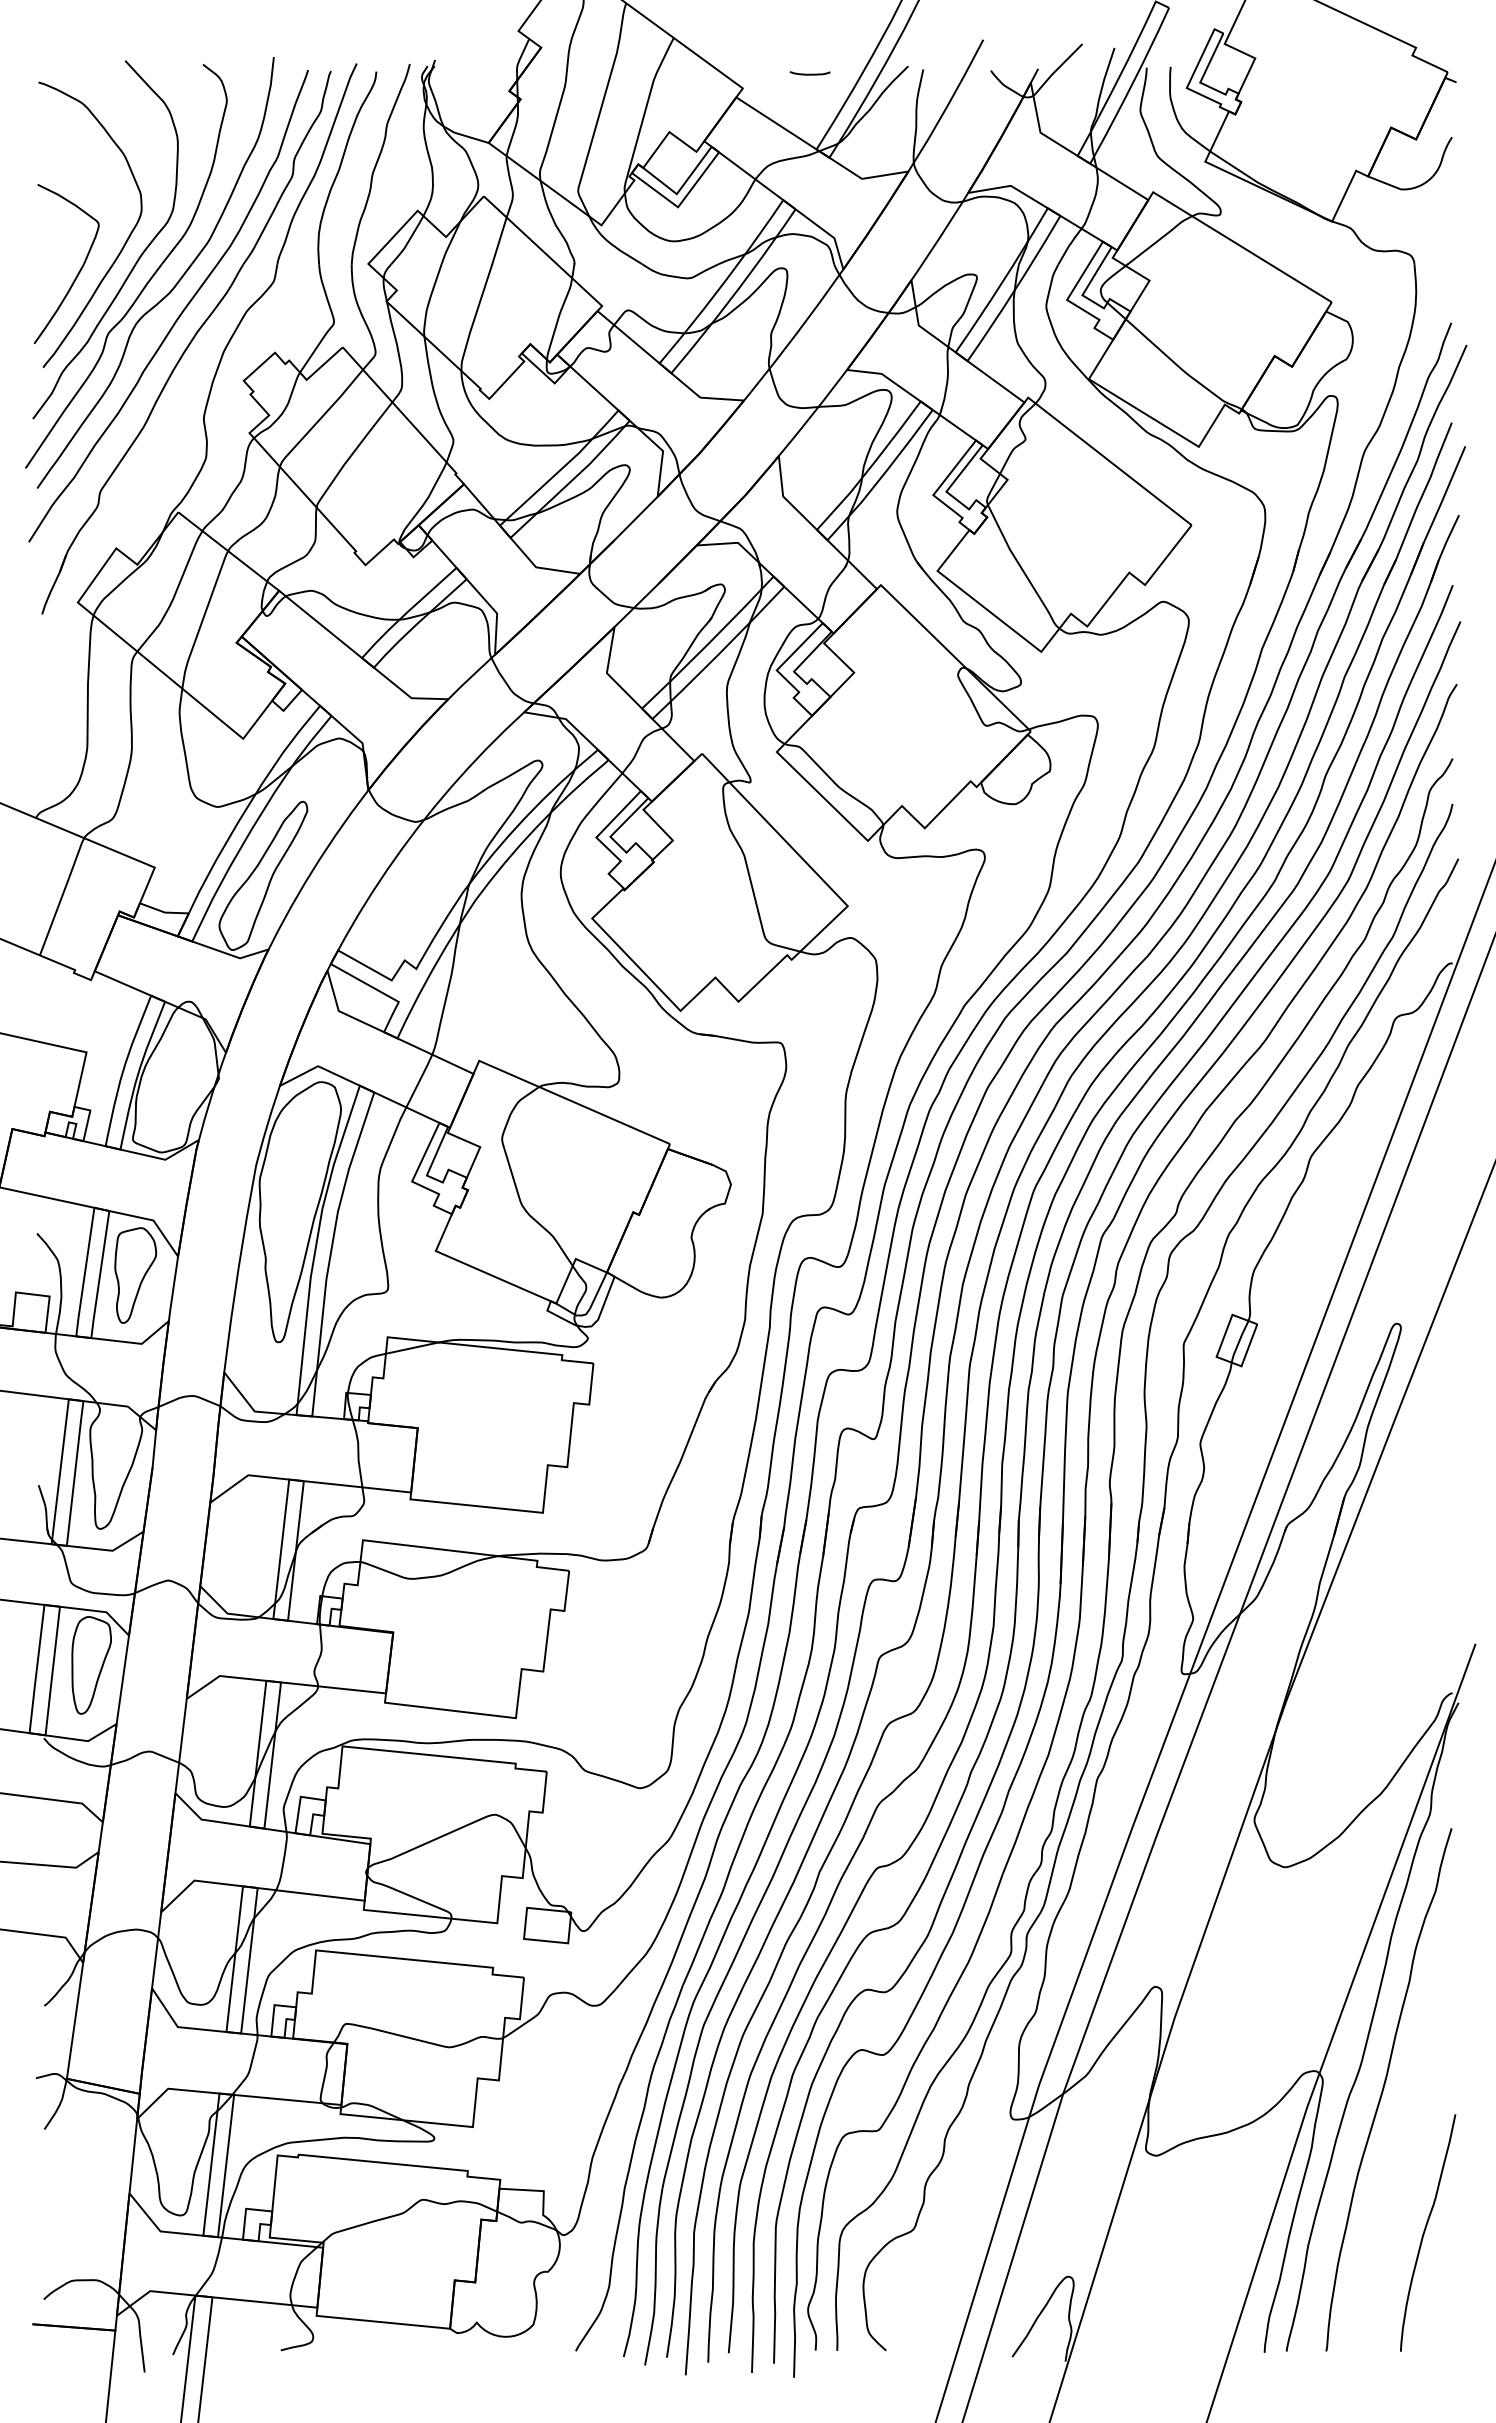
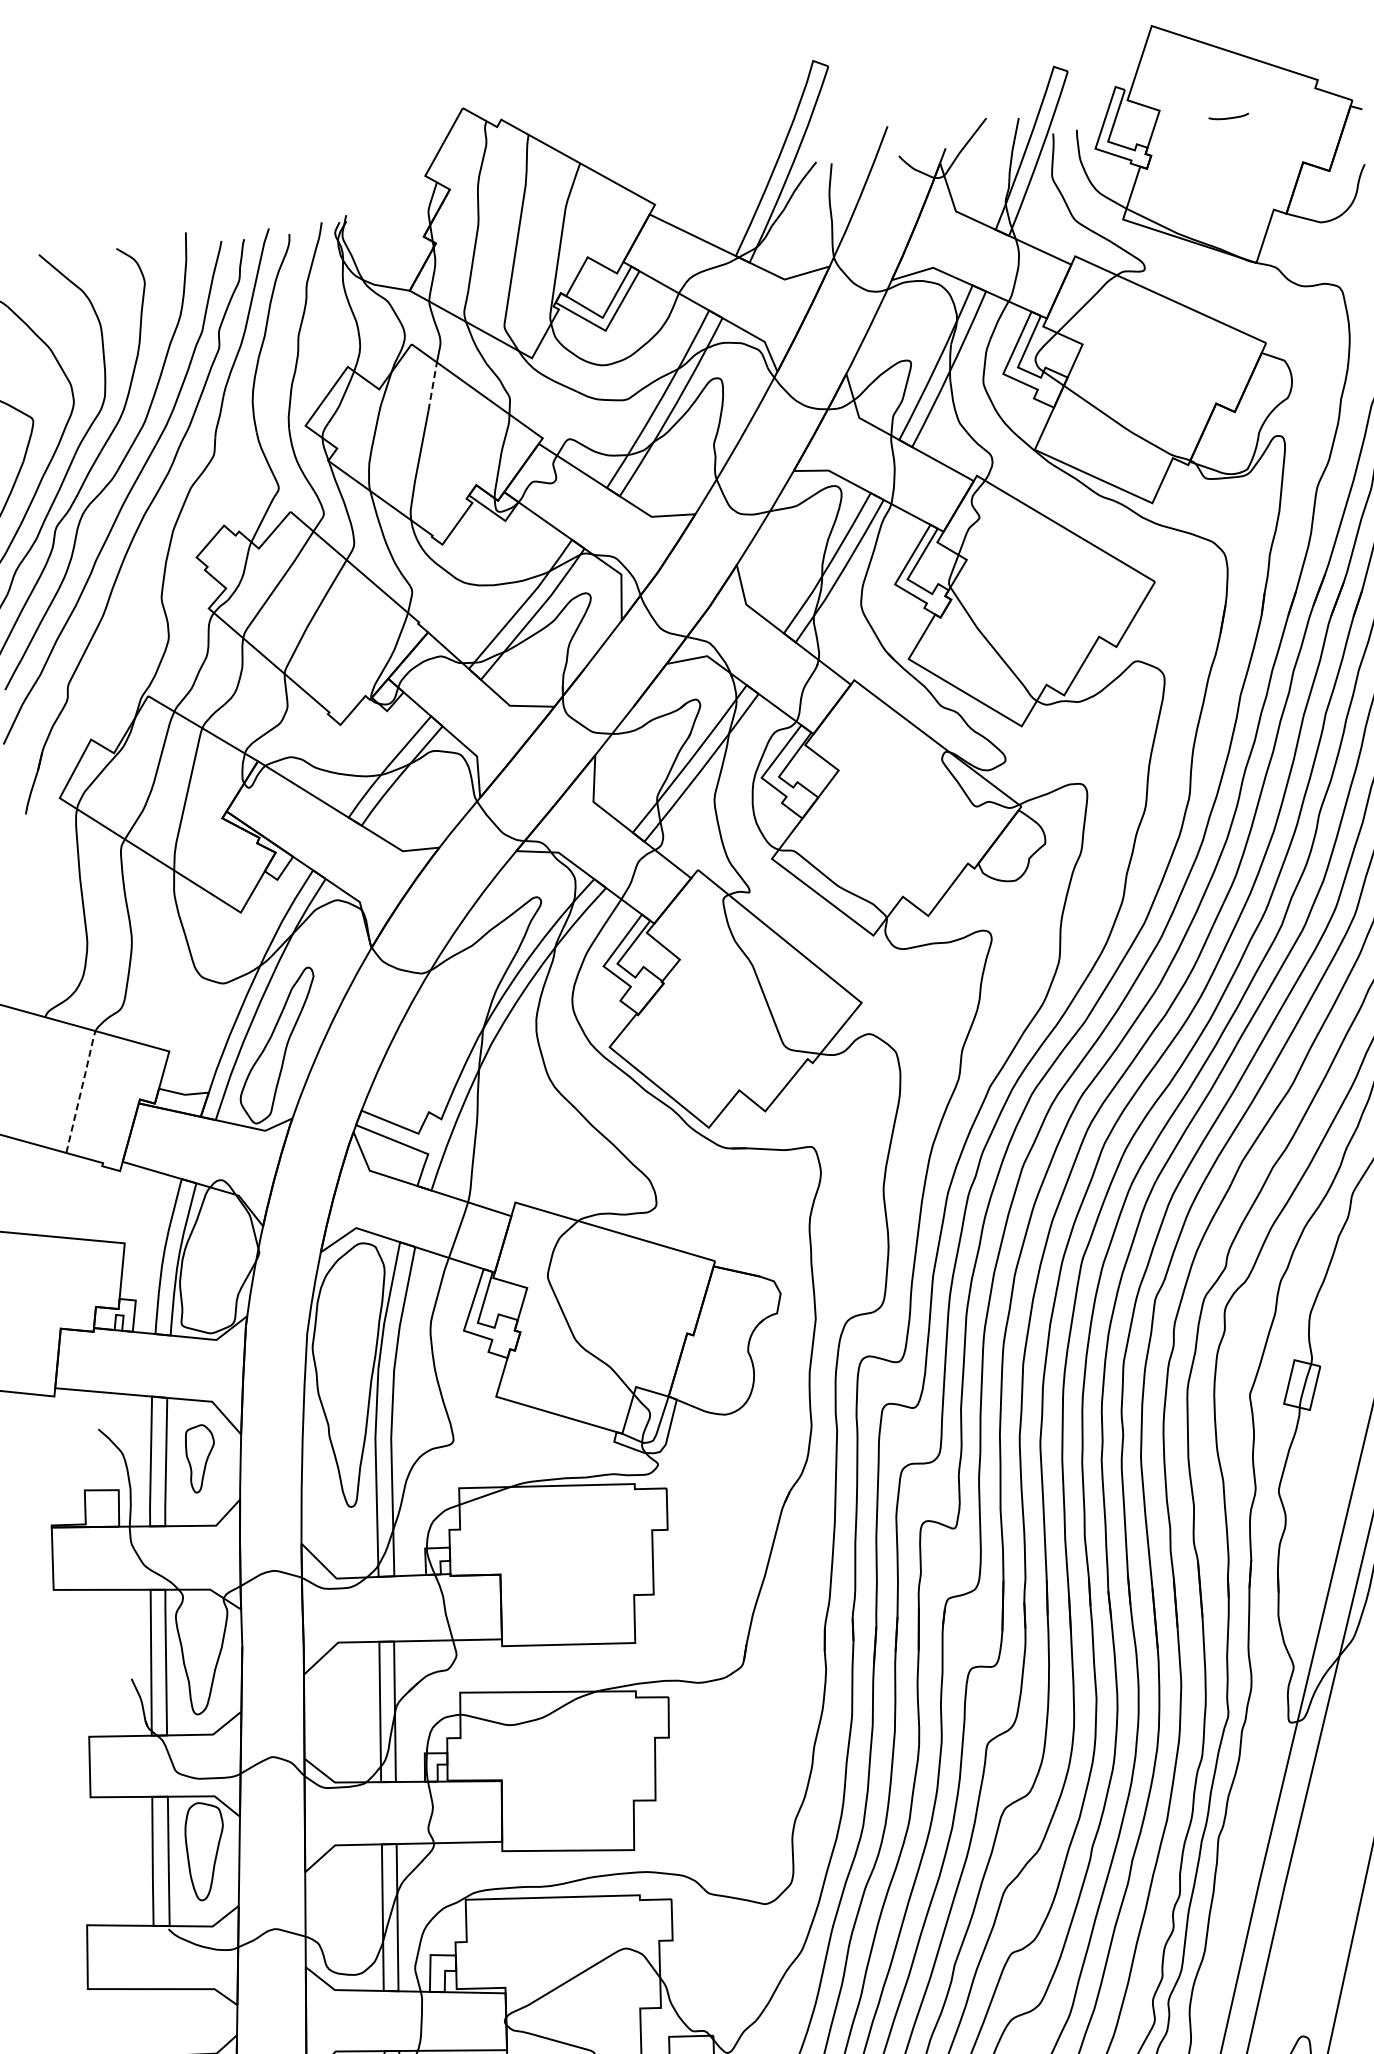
curve: (809, 73) -> (1228, 117), moved
line: (499, 240) -> (432, 386), solid -> dashed
line: (62, 895) -> (81, 1090), solid -> dashed
part: (135, 1275) -> (201, 1458), size x0.7

